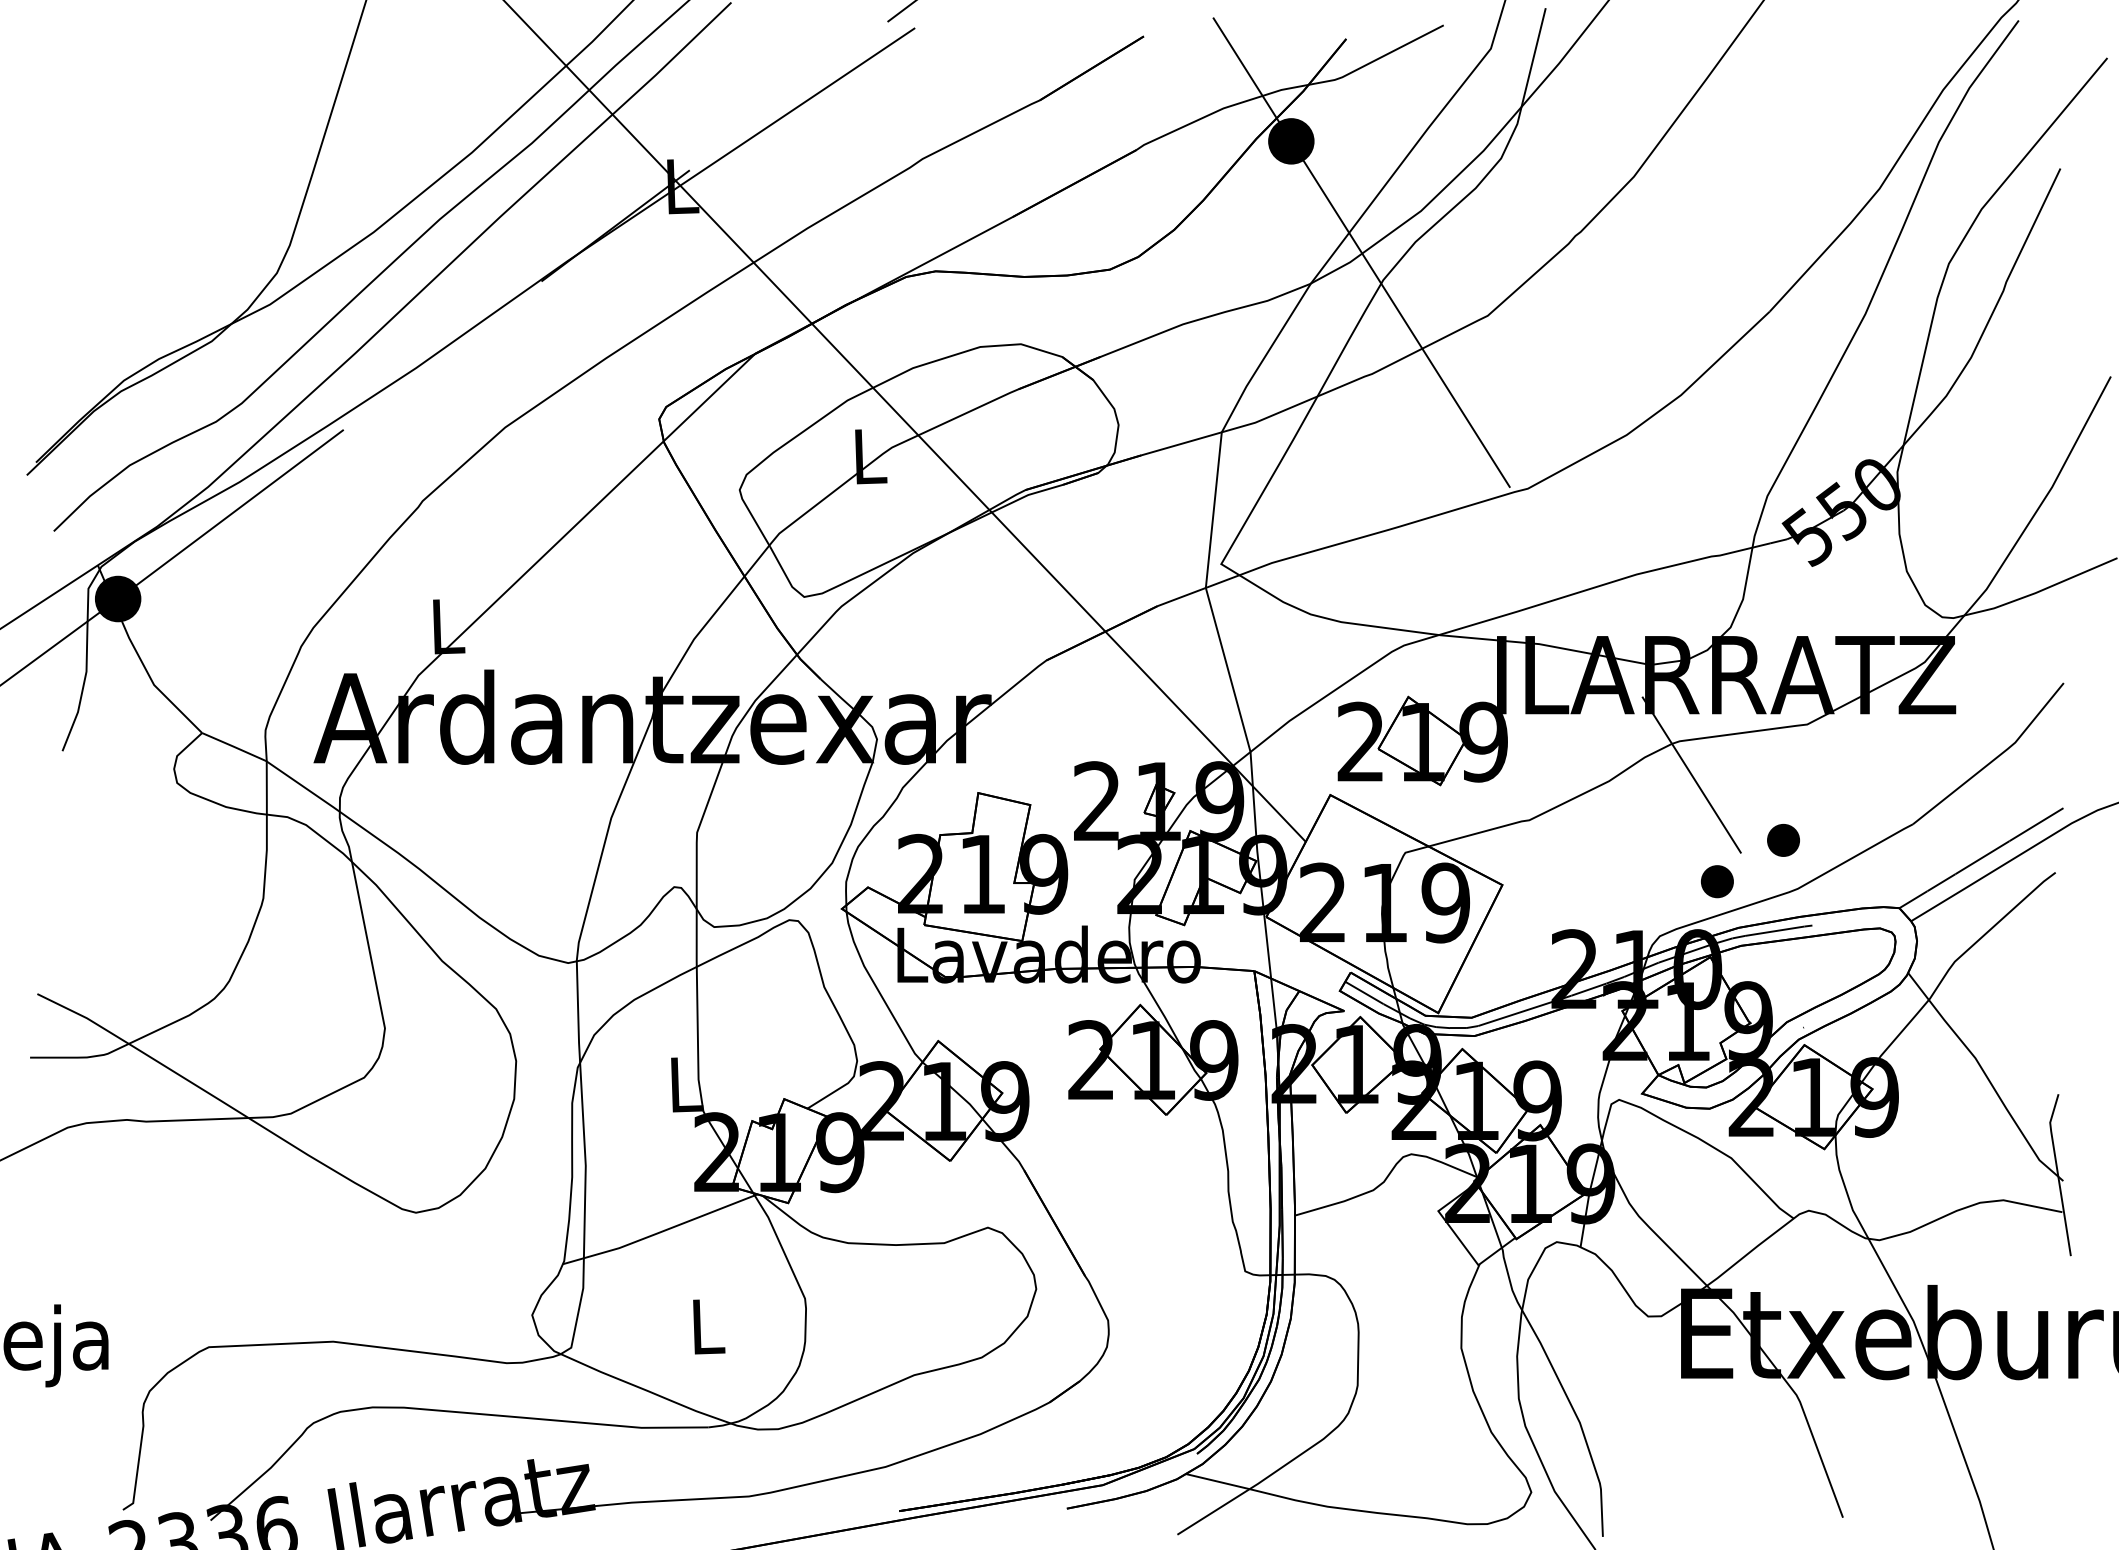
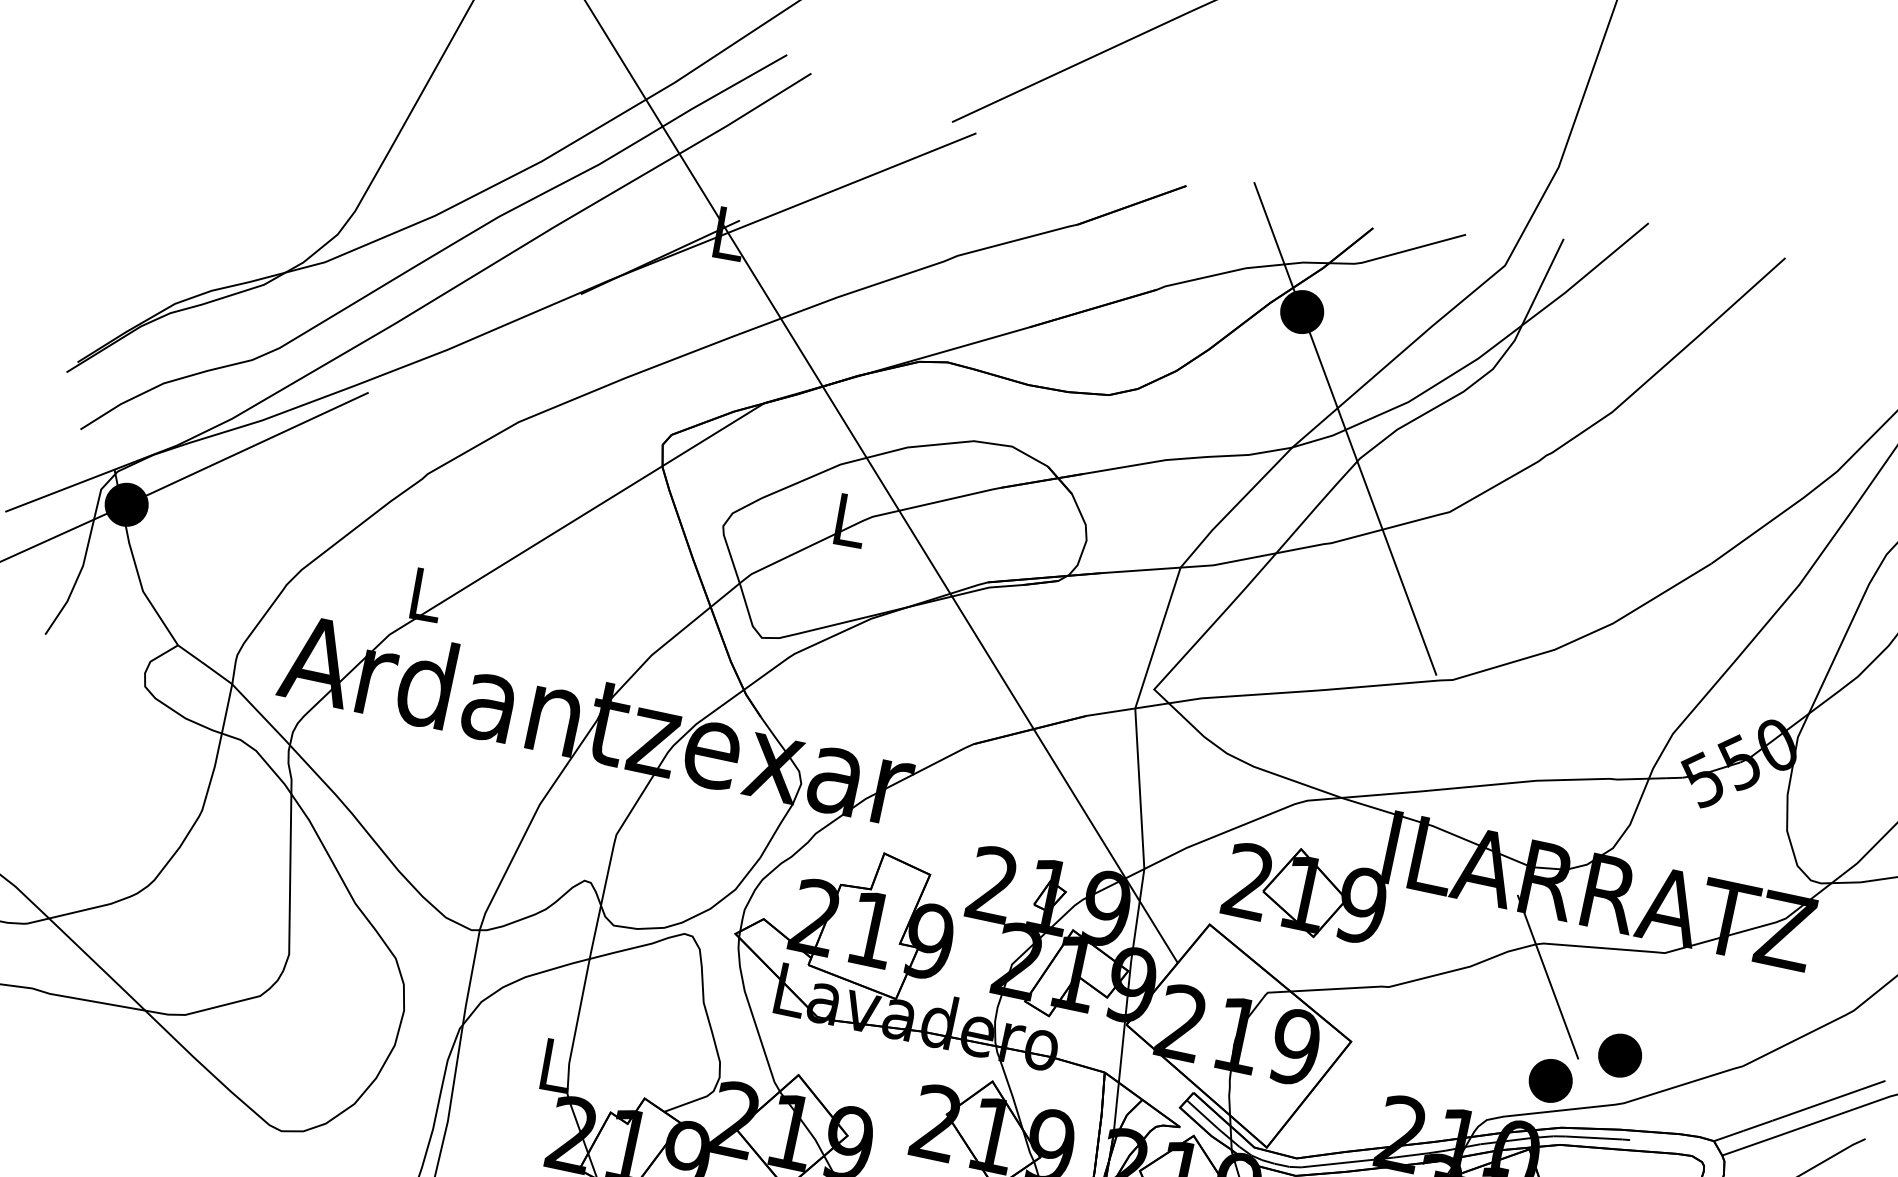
part: (1783, 840) -> (1620, 1055), size x1.43
part: (1717, 881) -> (1550, 1080), size x1.43

